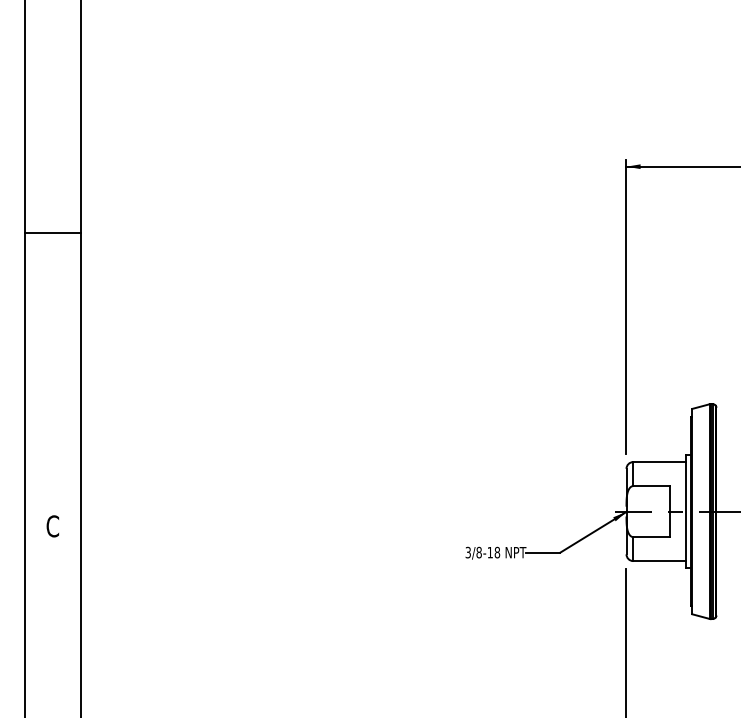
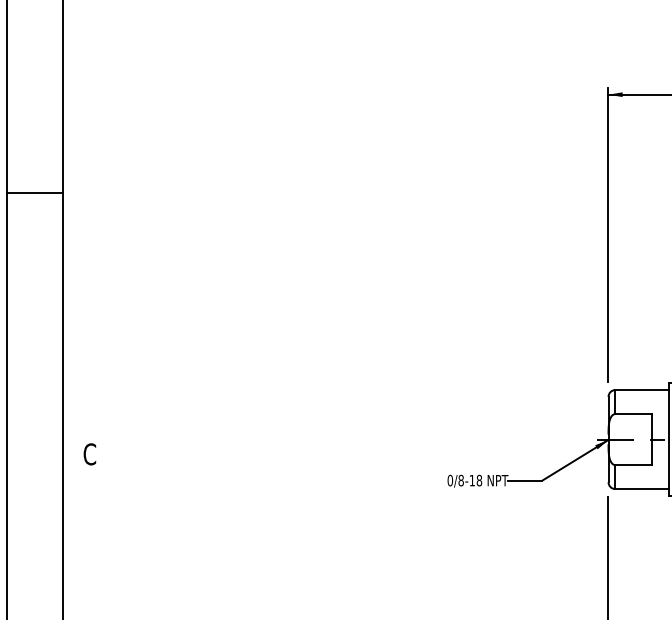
line: (52, 232) -> (34, 192), moved
text: (52, 526) -> (89, 454), moved
text: (468, 552) -> (450, 480), 3/8-18 -> 0/8-18

